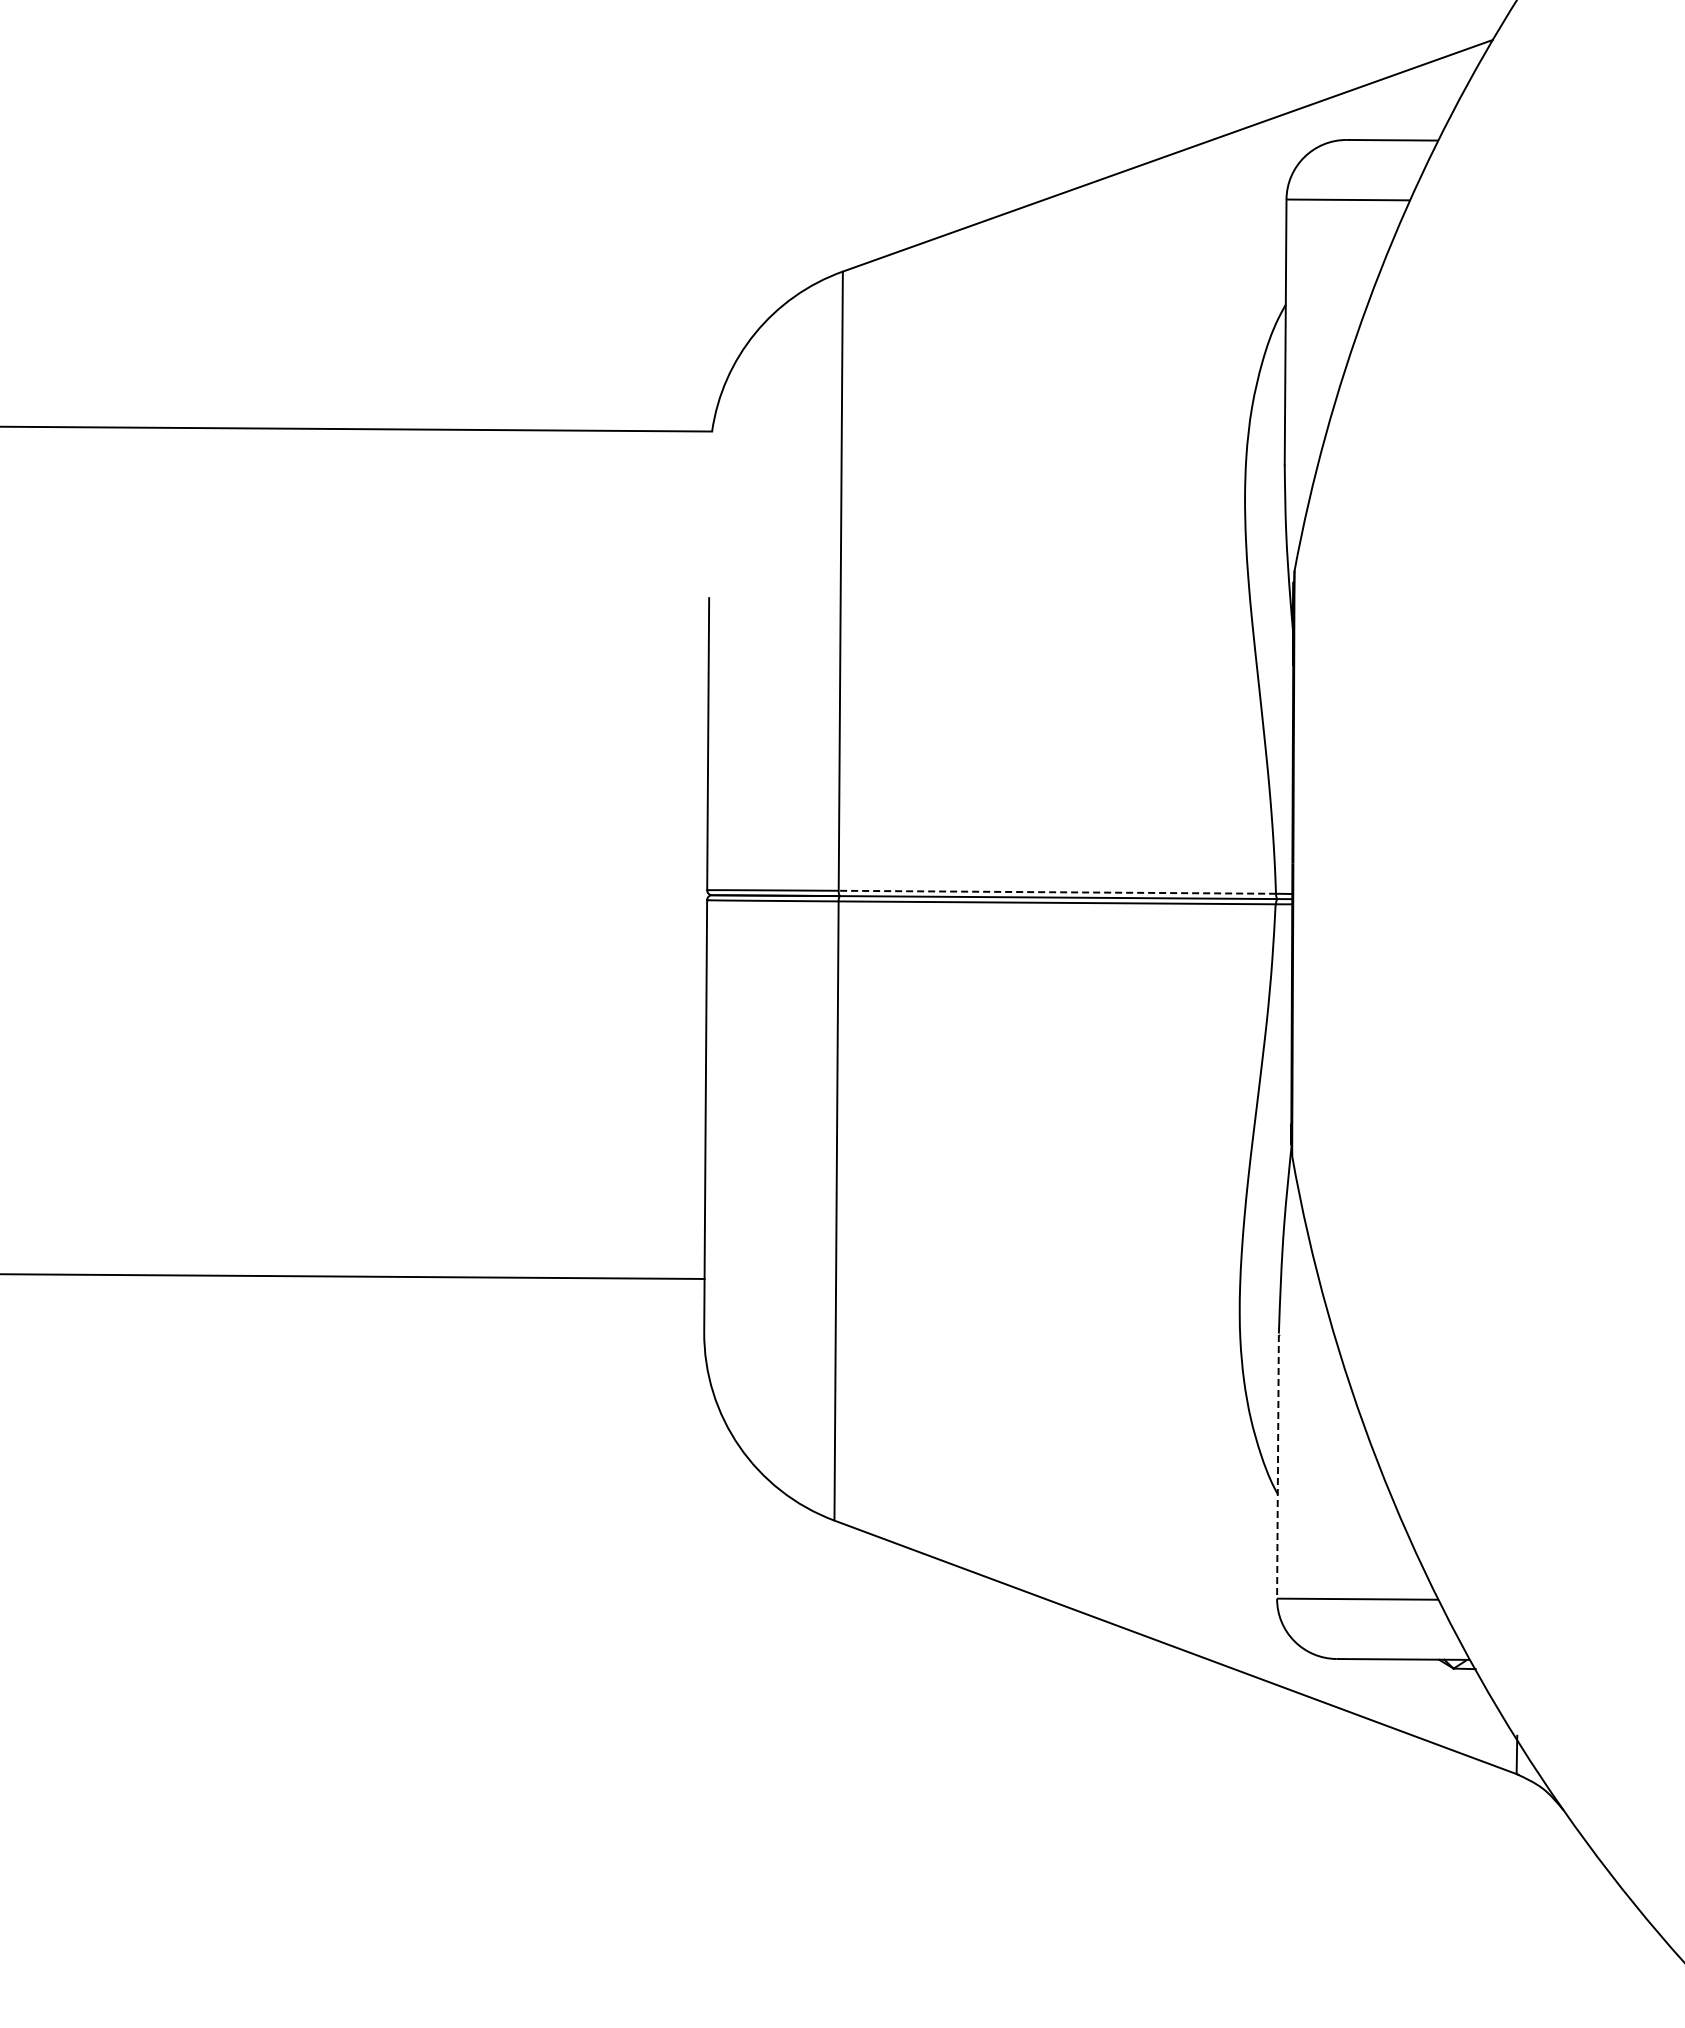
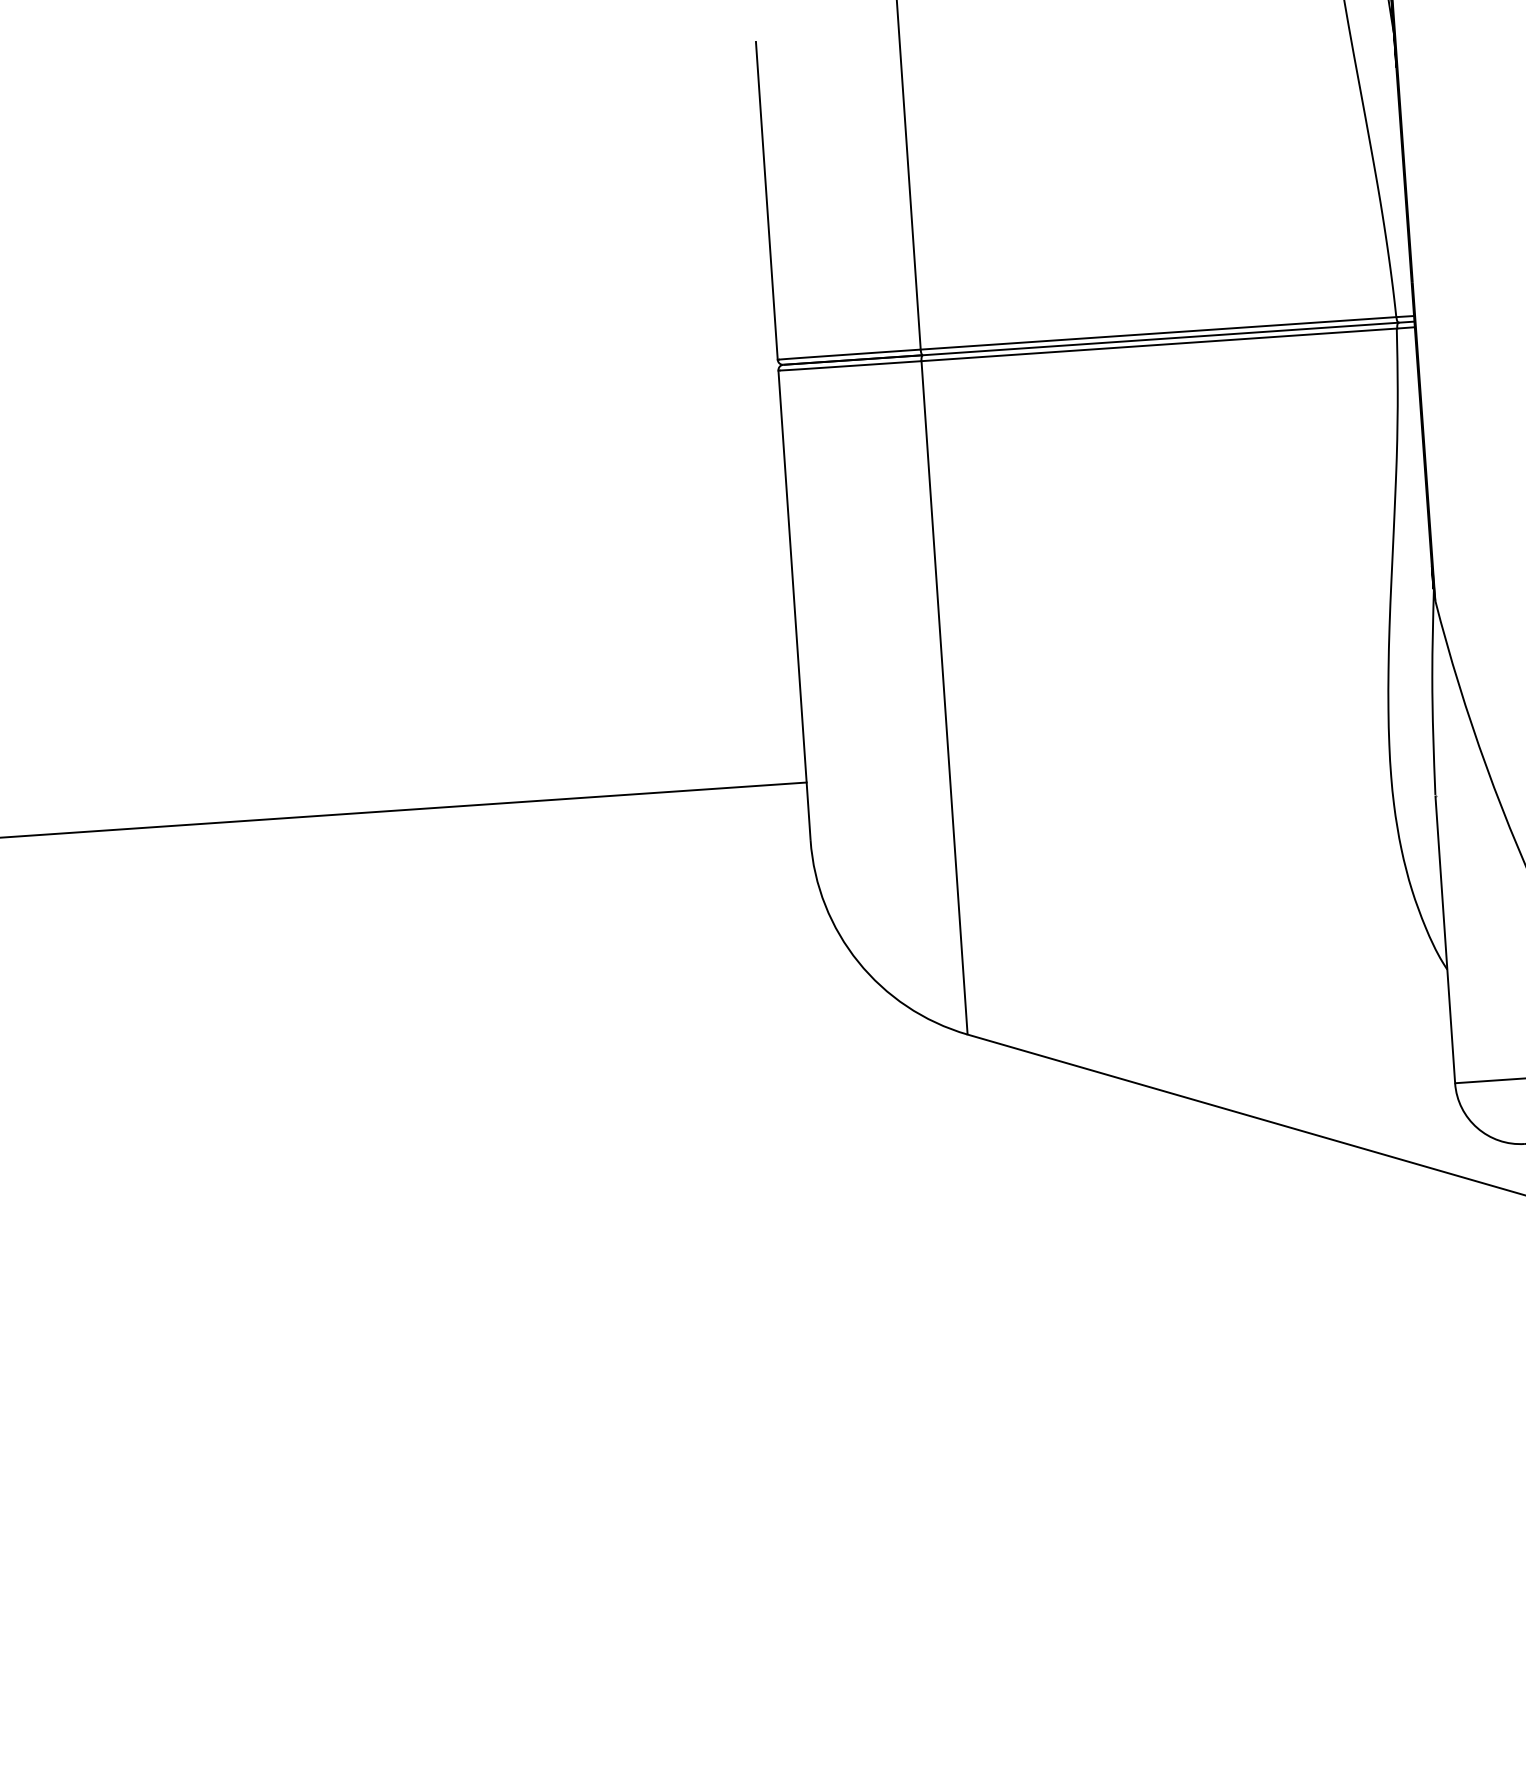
line: (1057, 892) -> (1158, 333), dashed -> solid
line: (1277, 1466) -> (1444, 939), dashed -> solid

